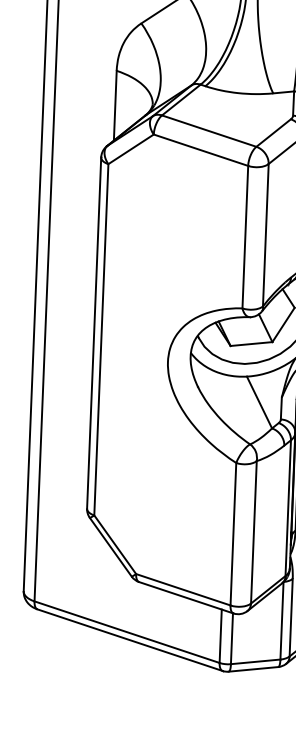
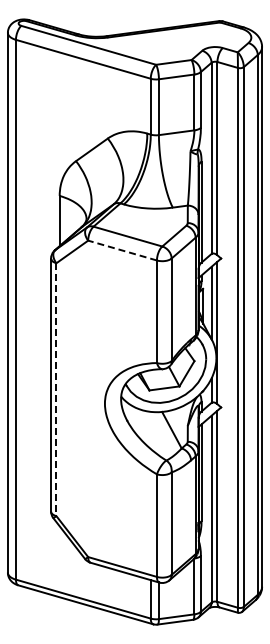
line: (200, 150) -> (122, 250), solid -> dashed
line: (101, 340) -> (56, 390), solid -> dashed

